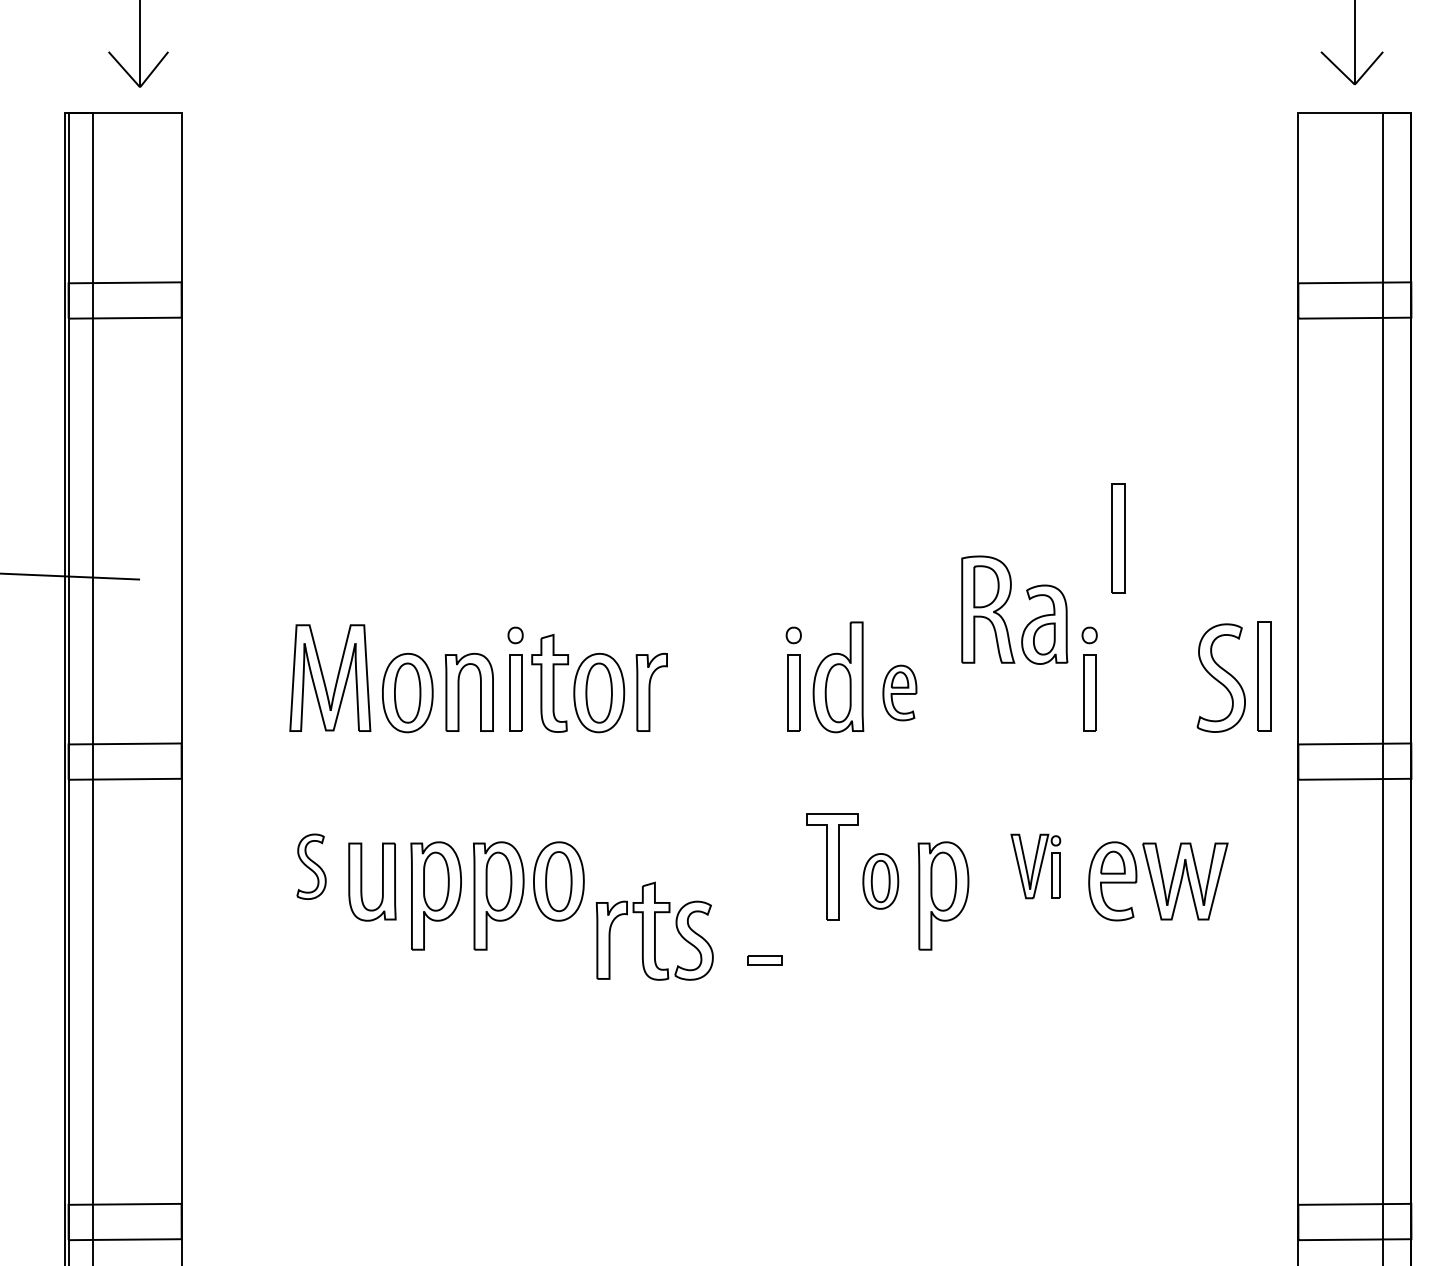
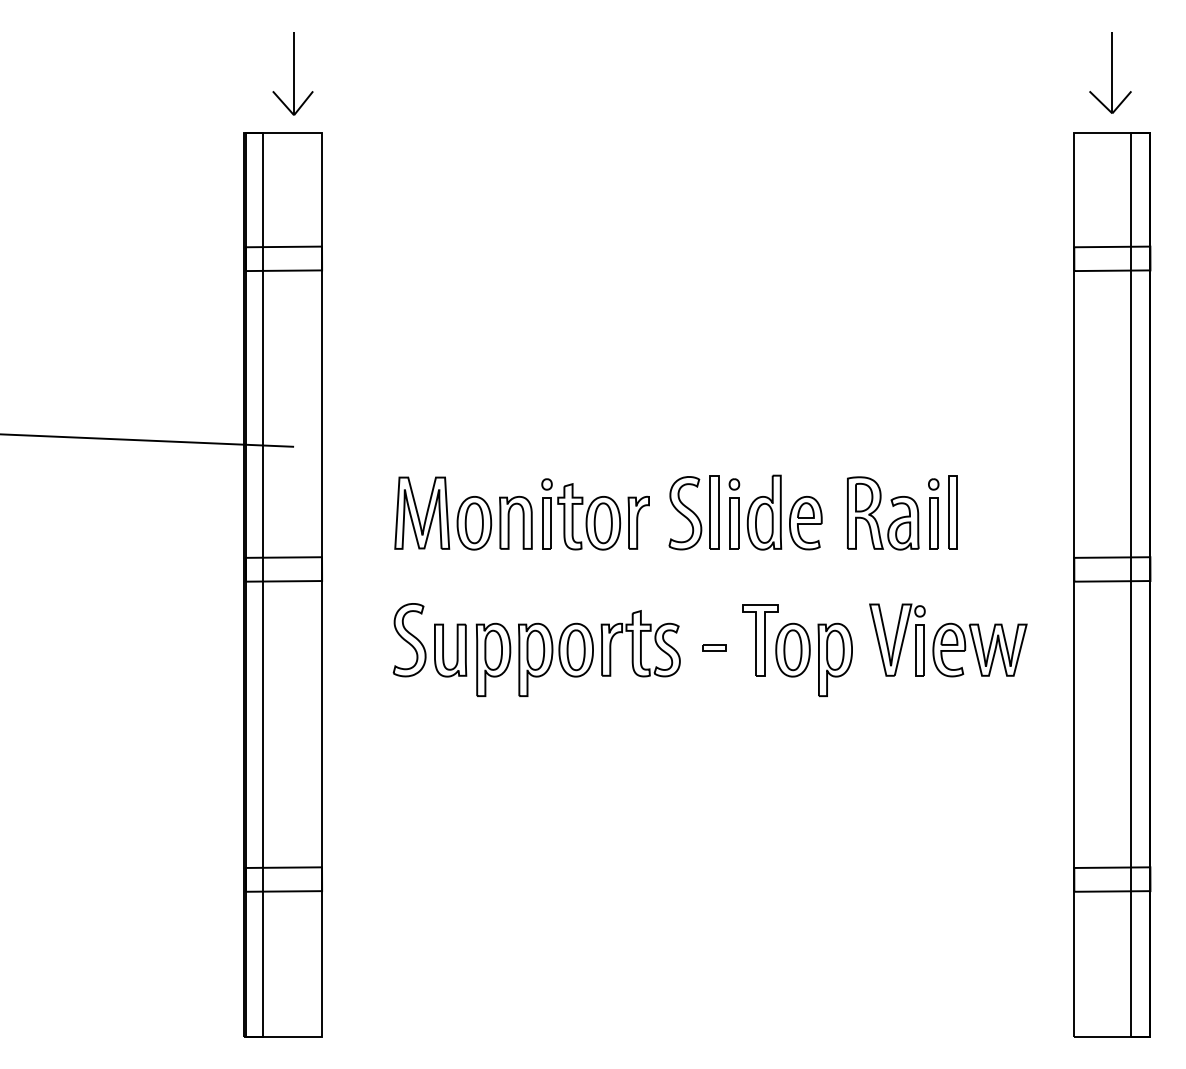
part: (1117, 539) -> (952, 512), moved
part: (1007, 602) -> (878, 508), moved
part: (1233, 677) -> (693, 512), moved
part: (899, 693) -> (805, 523), size x1.43
part: (1035, 865) -> (897, 639), size x1.67
part: (311, 867) -> (409, 640), size x1.67
part: (880, 880) -> (792, 649), size x1.43
part: (654, 930) -> (640, 643), moved
part: (765, 959) -> (714, 647), moved

